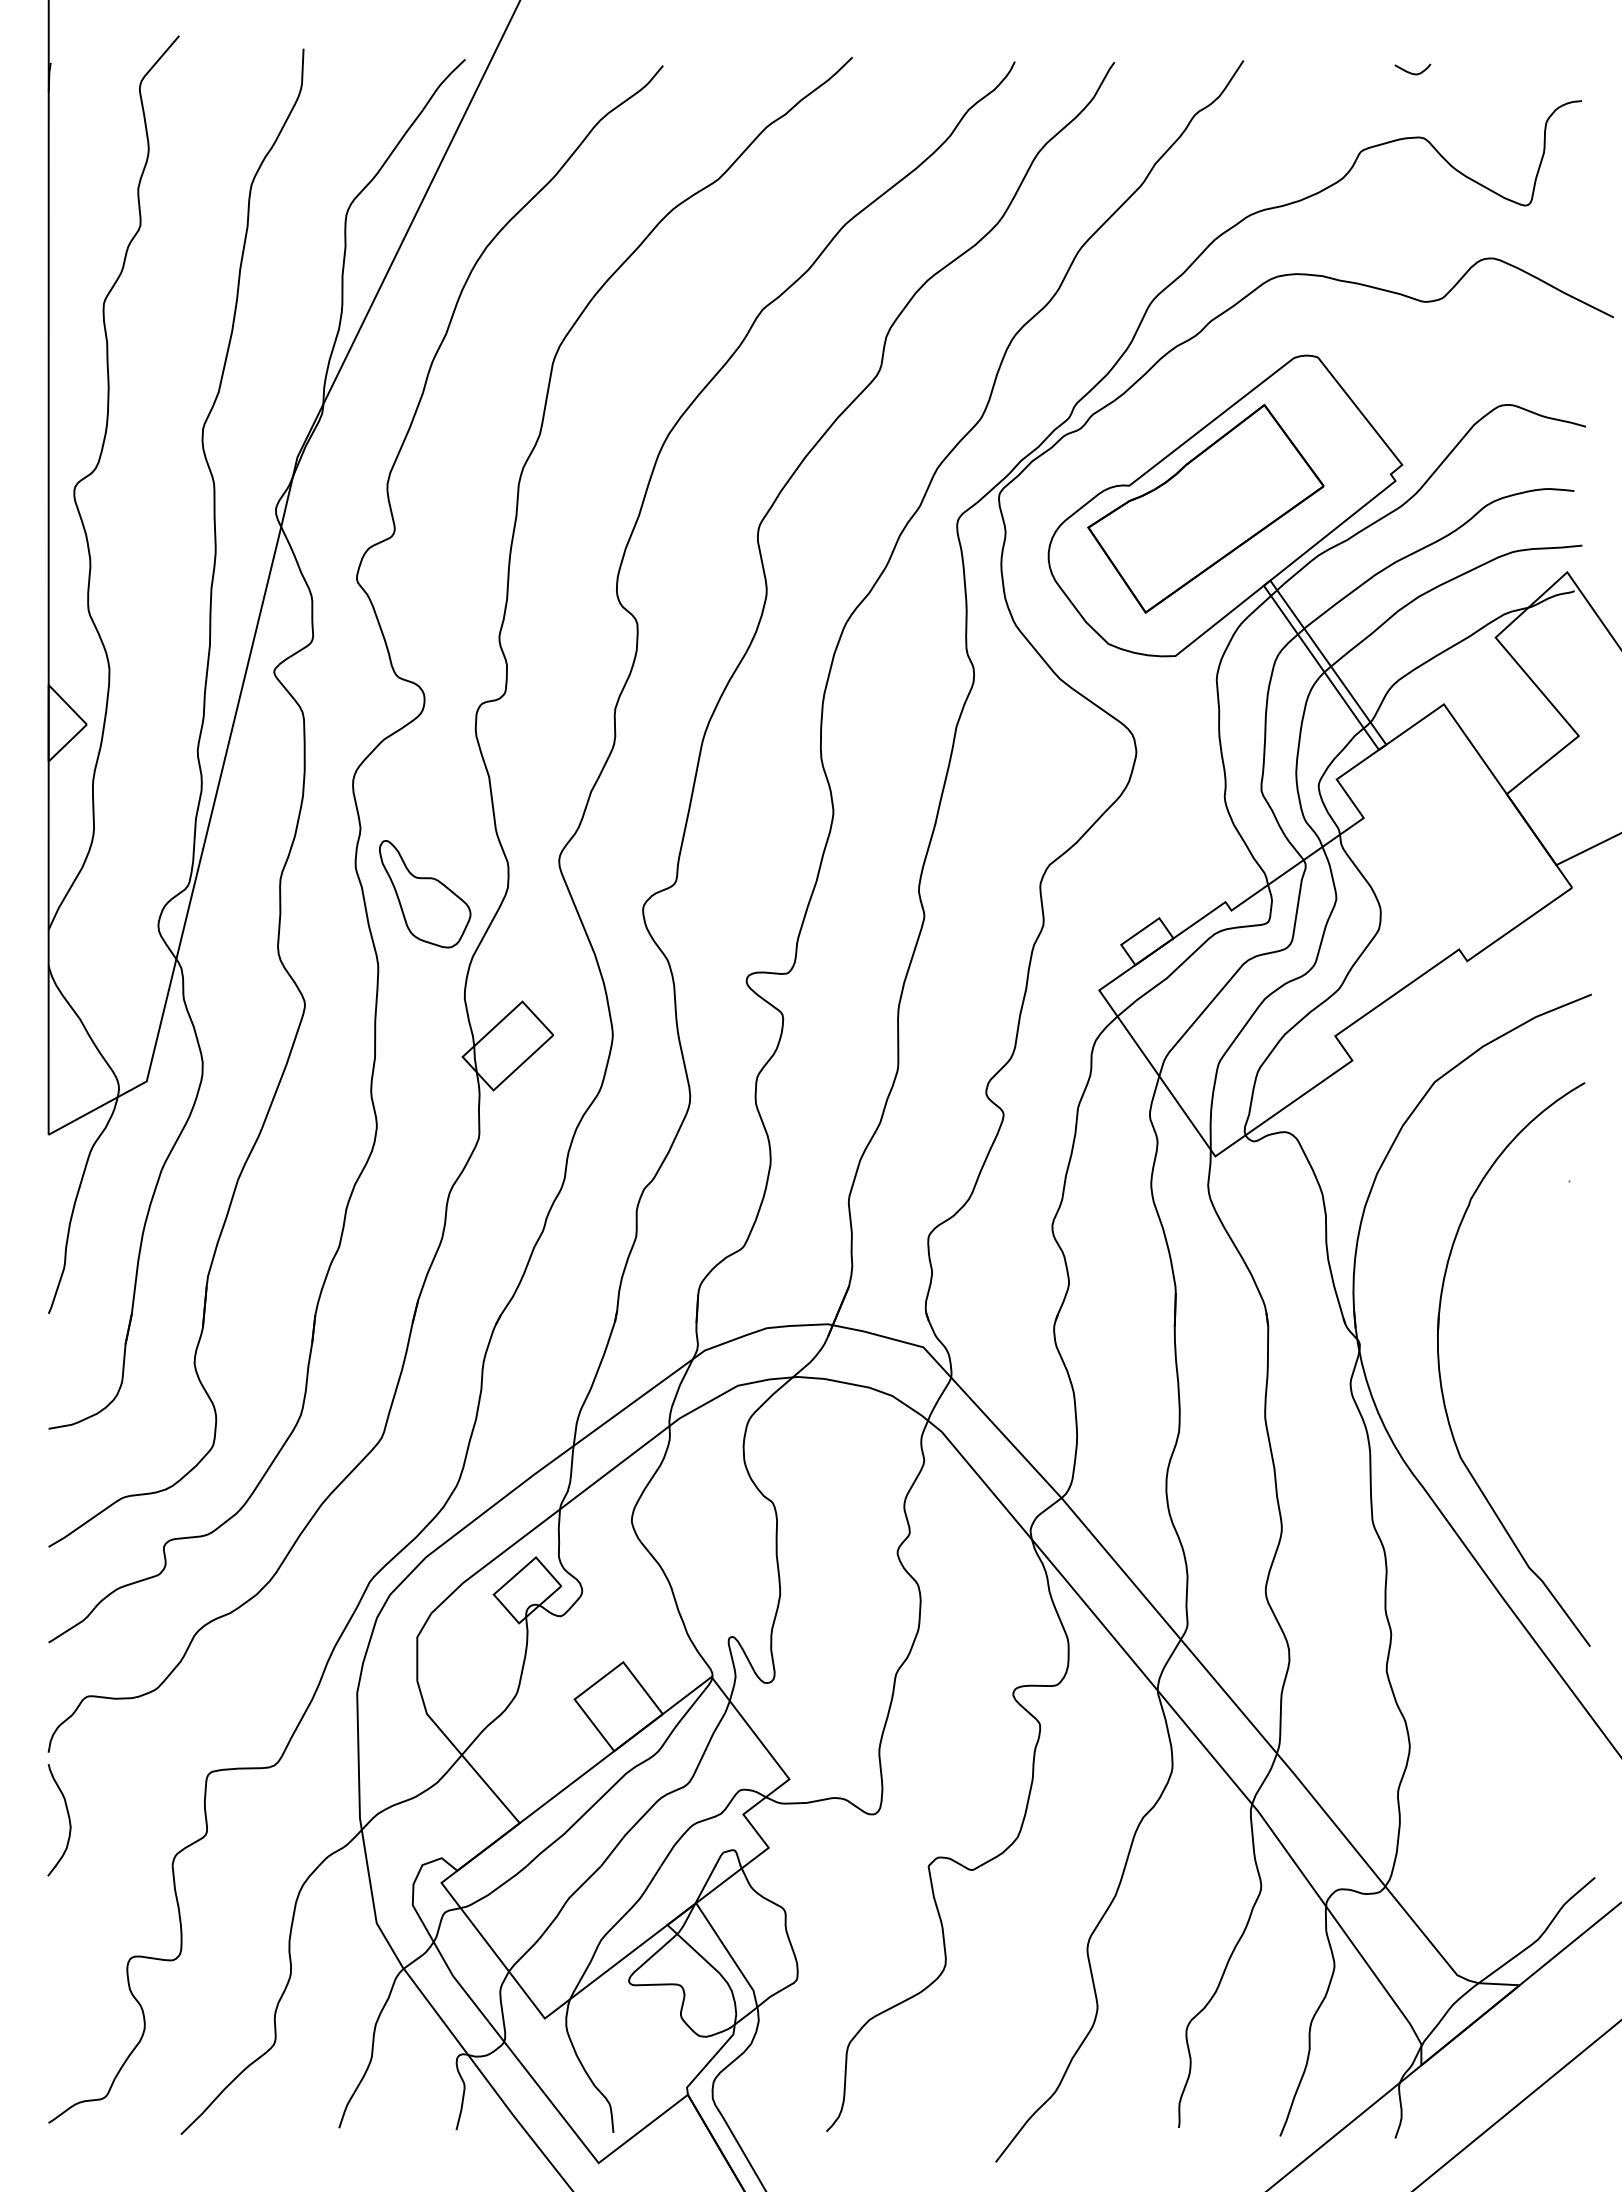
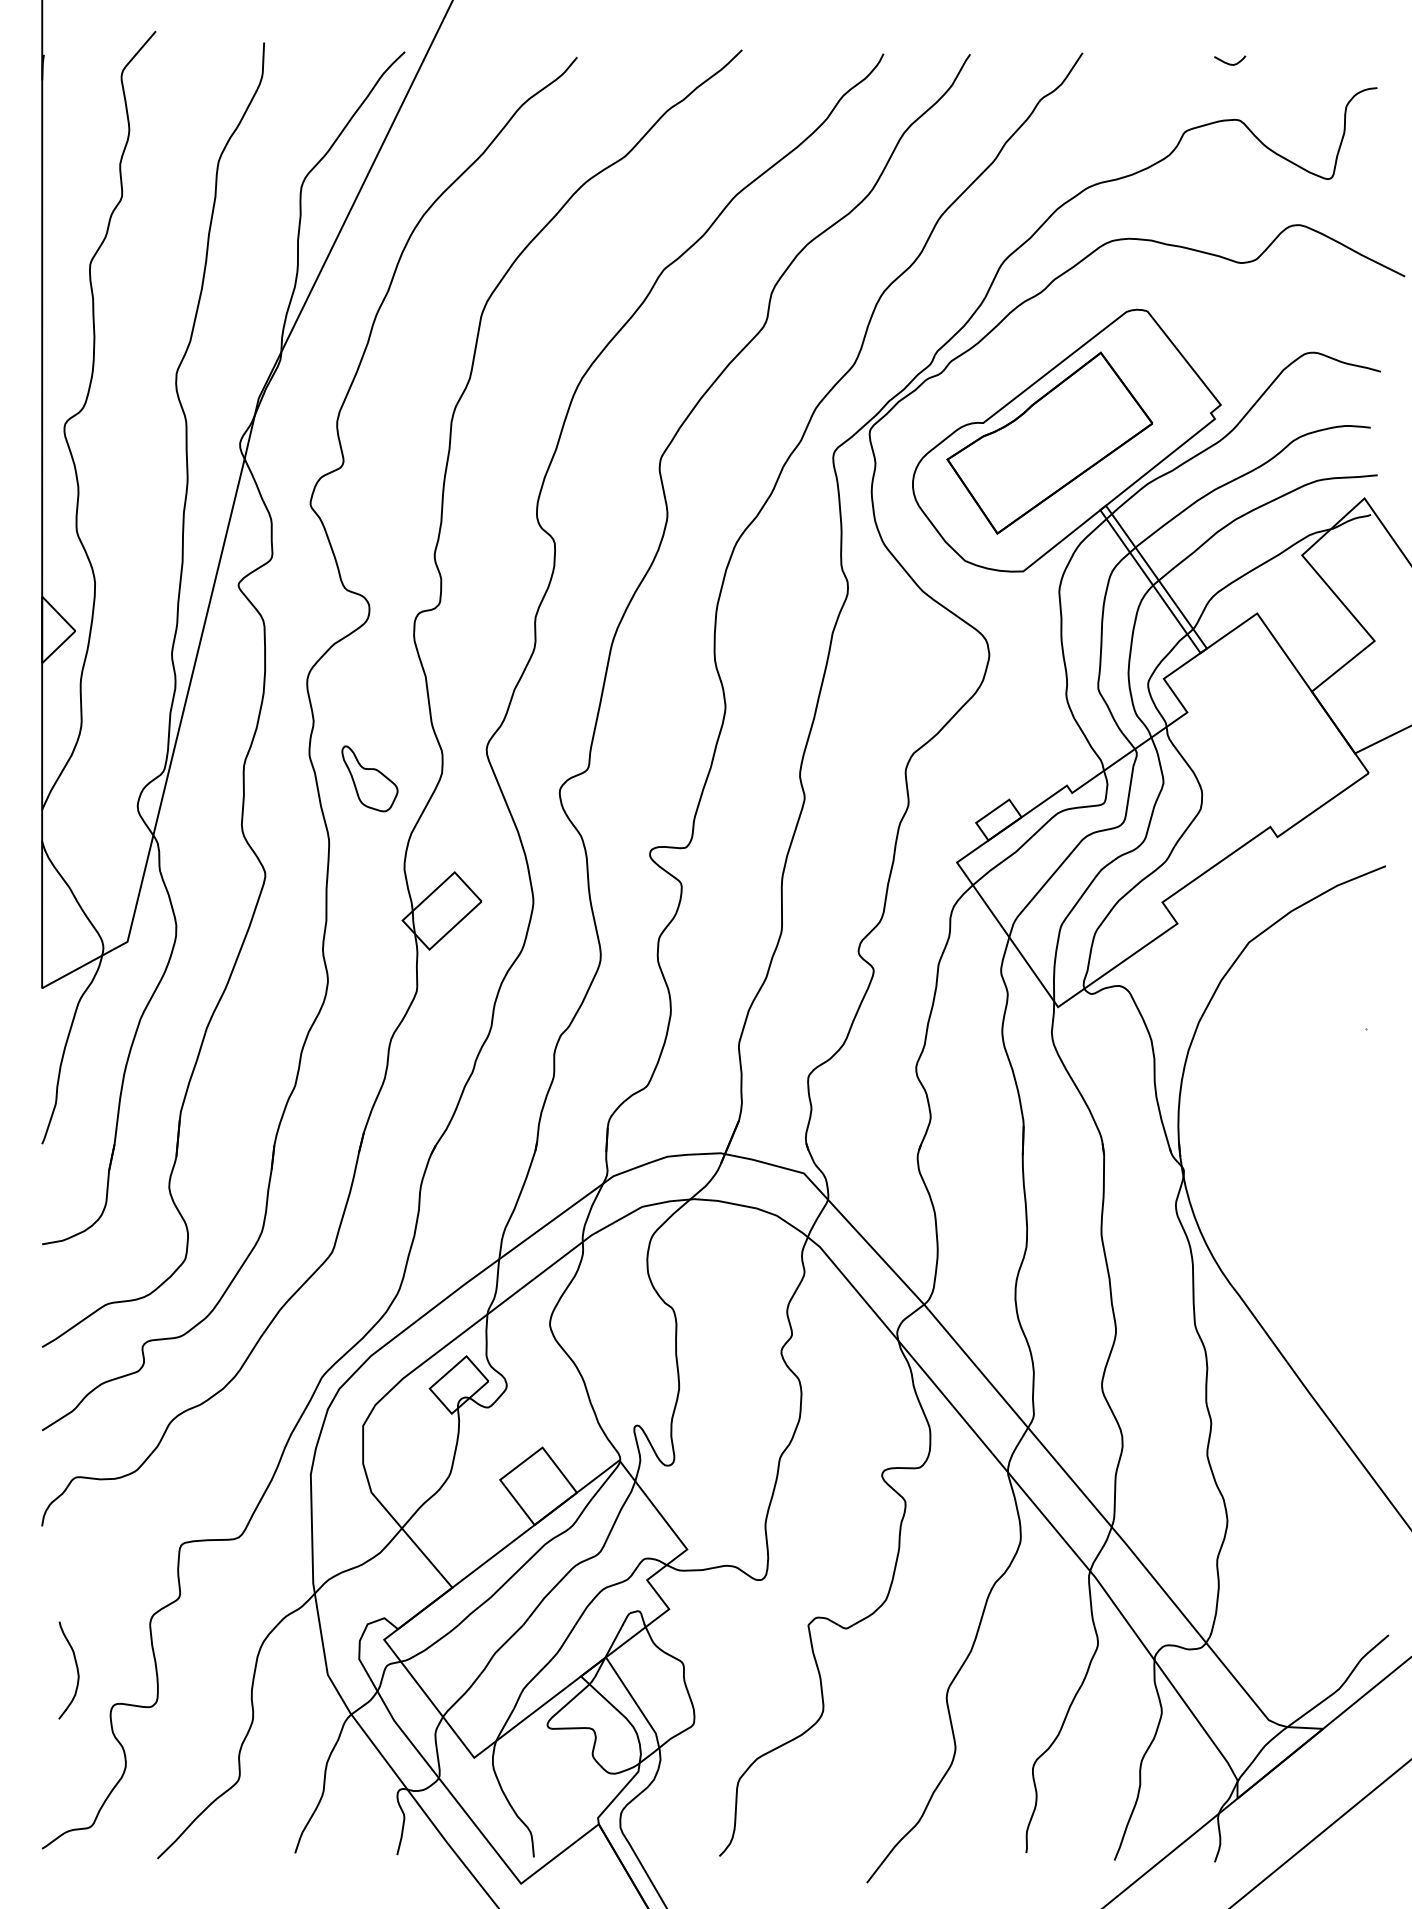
part: (424, 894) -> (369, 779), size x0.7
part: (1440, 1369) -> (1254, 1192), removed
part: (68, 1820) -> (76, 1670), moved

